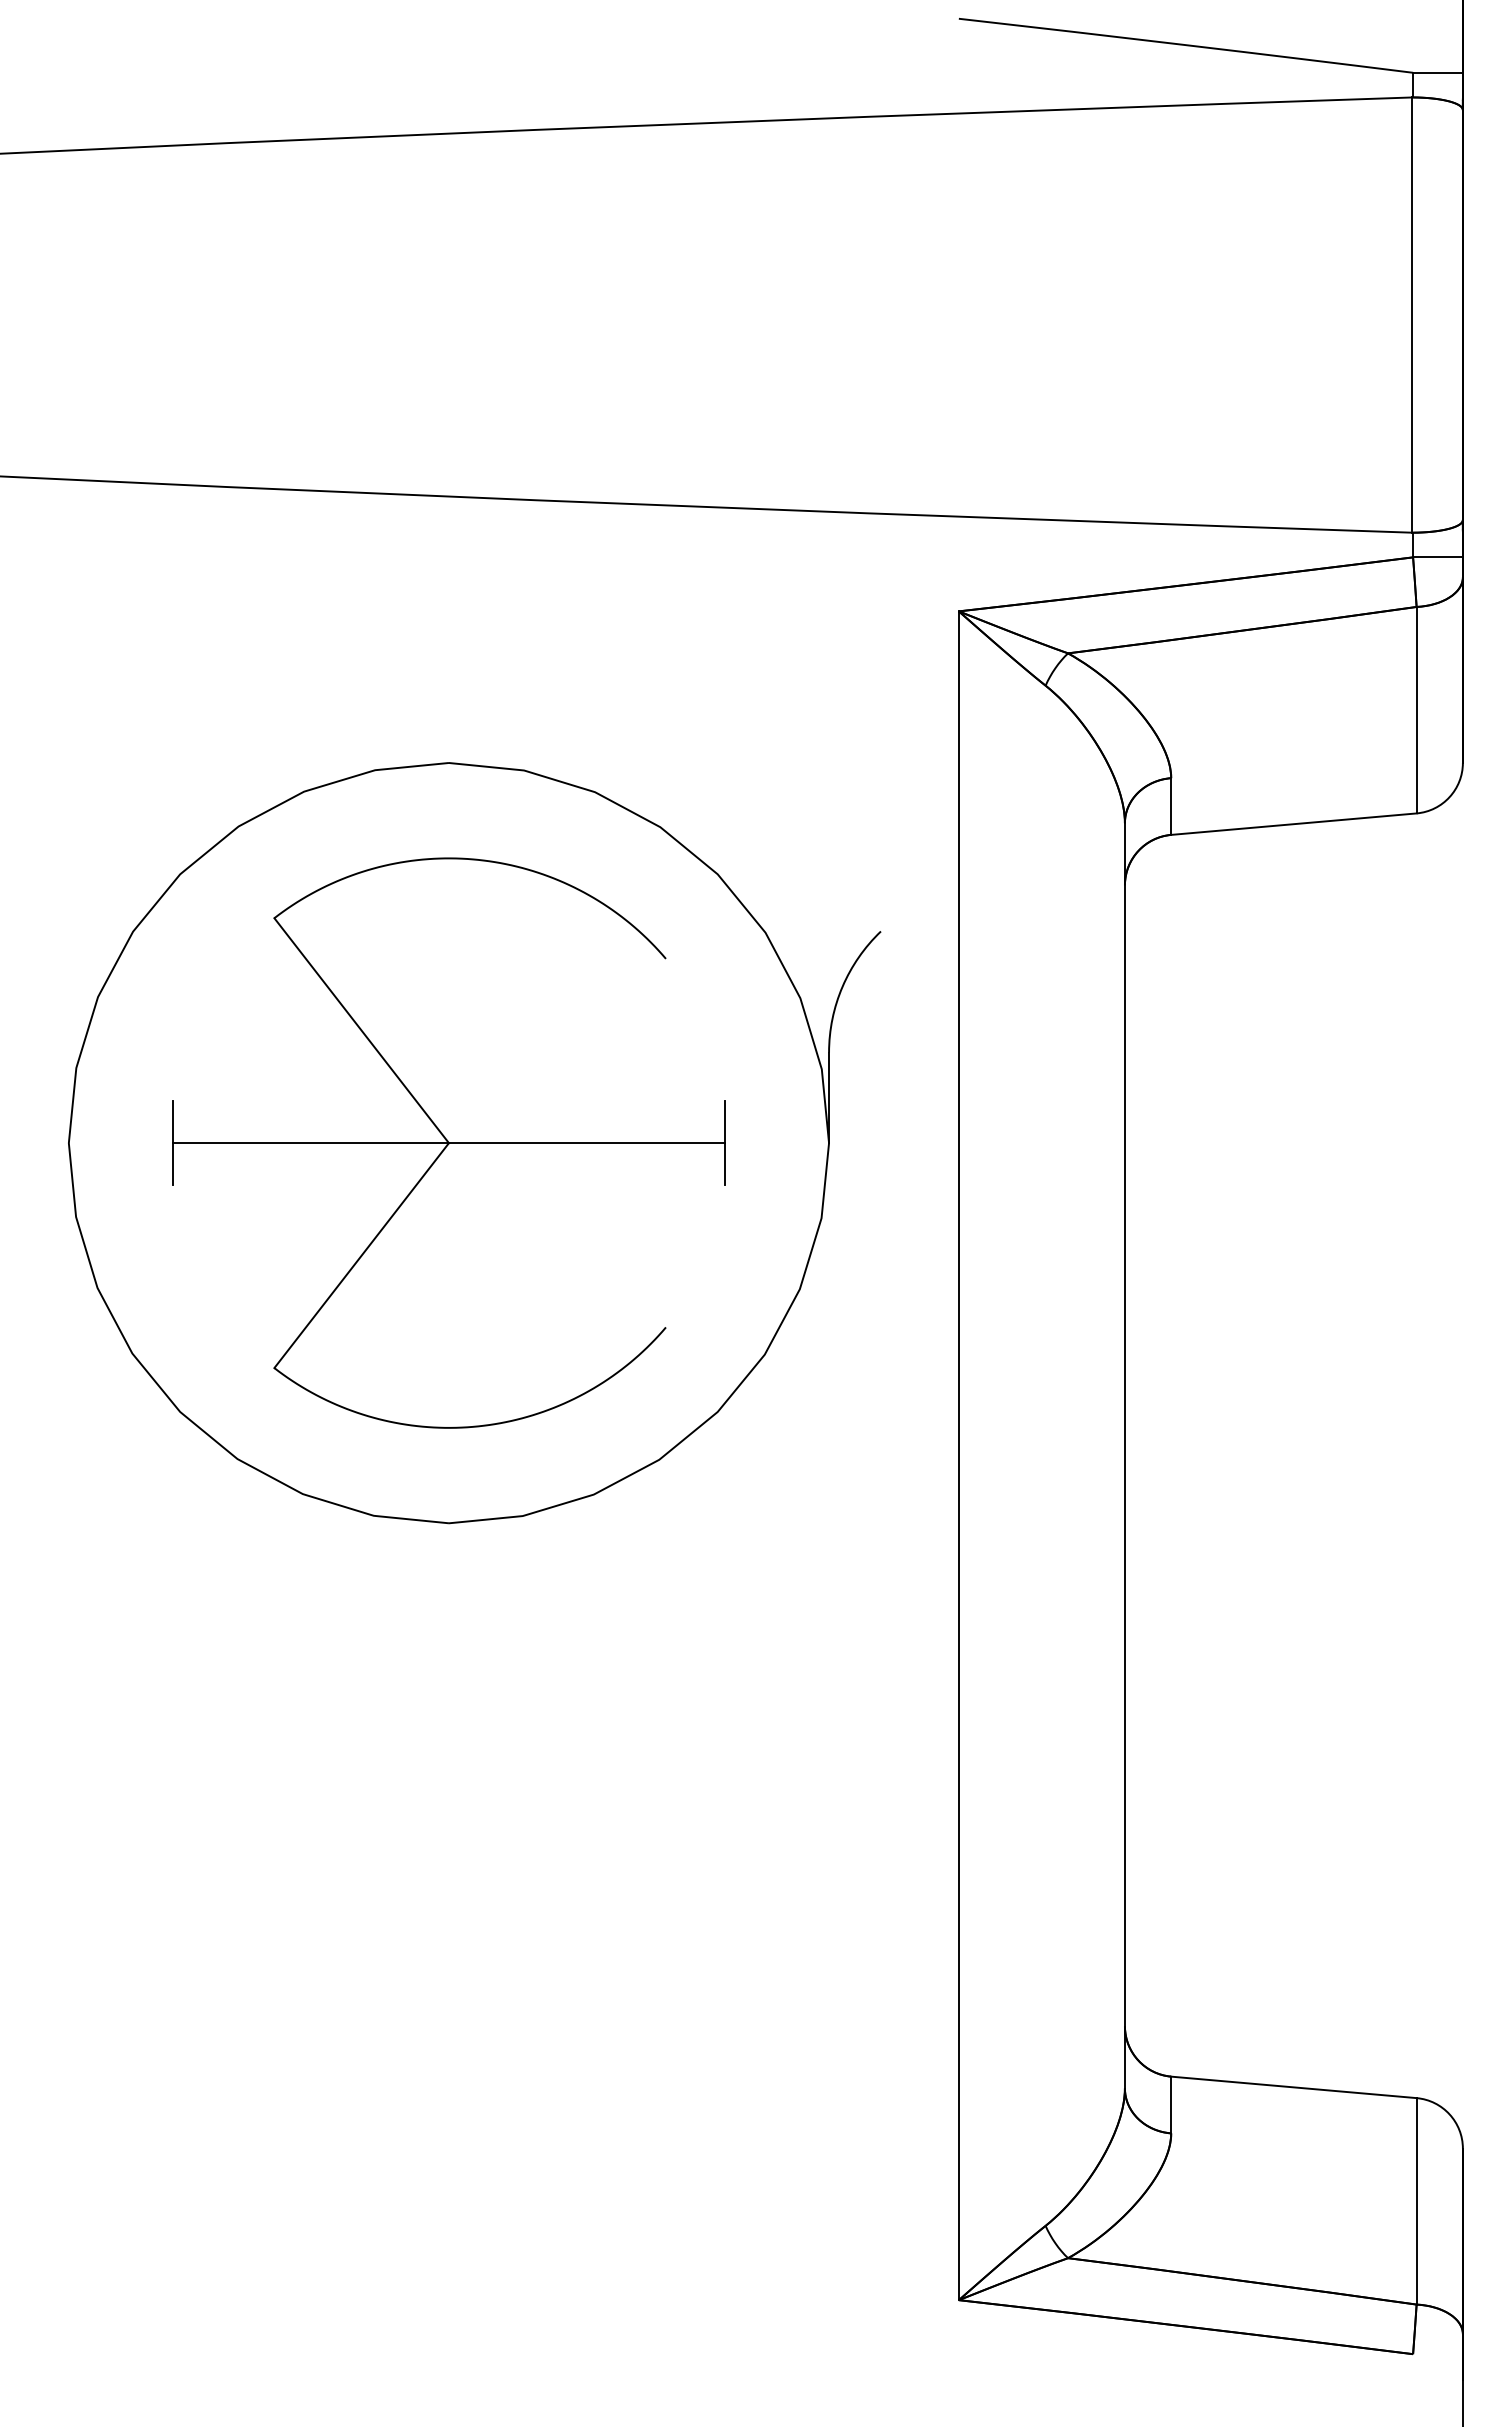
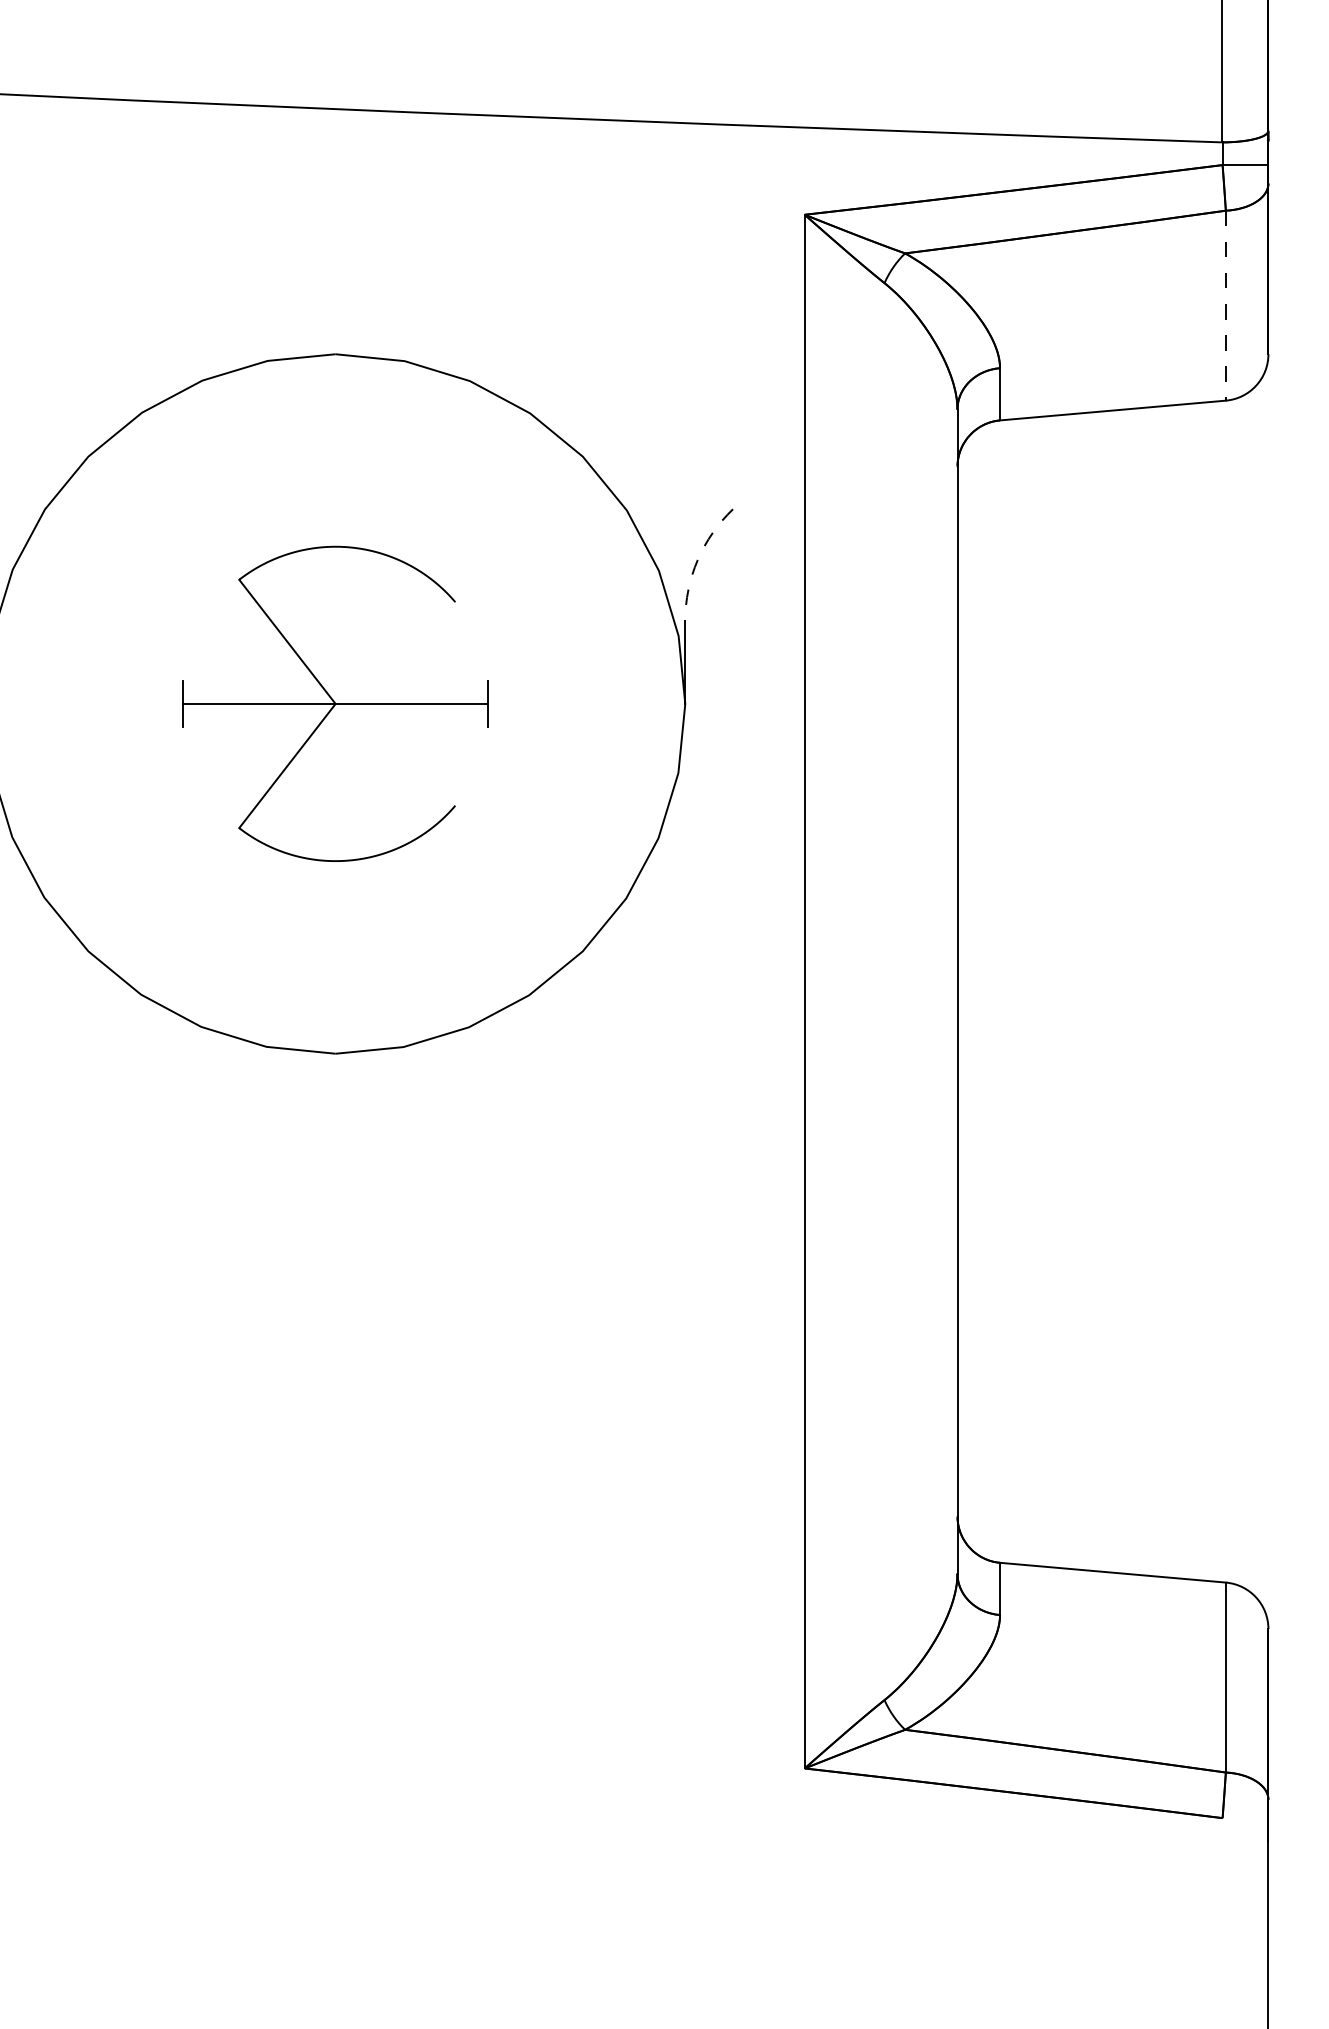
line: (1416, 710) -> (1225, 305), solid -> dashed
arc: (842, 986) -> (697, 559), solid -> dashed
part: (448, 1142) -> (335, 703), size x0.6

